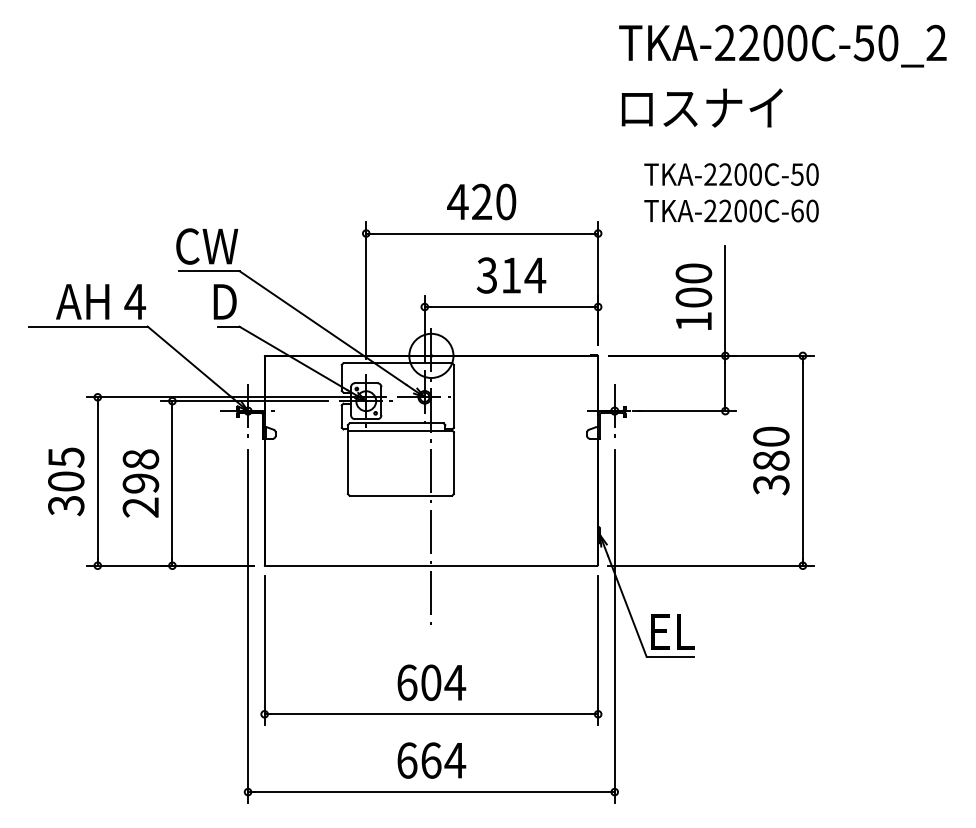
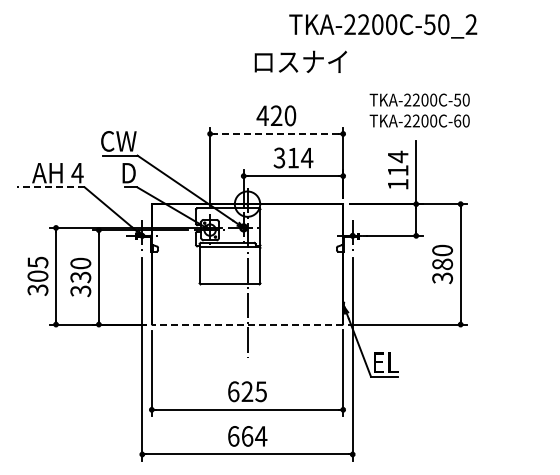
text: (783, 46) -> (383, 26), moved
text: (701, 107) -> (300, 61), moved
line: (481, 232) -> (276, 133), solid -> dashed
text: (692, 285) -> (397, 163), 100 -> 114
line: (88, 326) -> (50, 187), solid -> dashed
text: (140, 483) -> (80, 277), 298 -> 330
line: (429, 565) -> (246, 324), solid -> dashed
text: (443, 682) -> (254, 391), 604 -> 625

